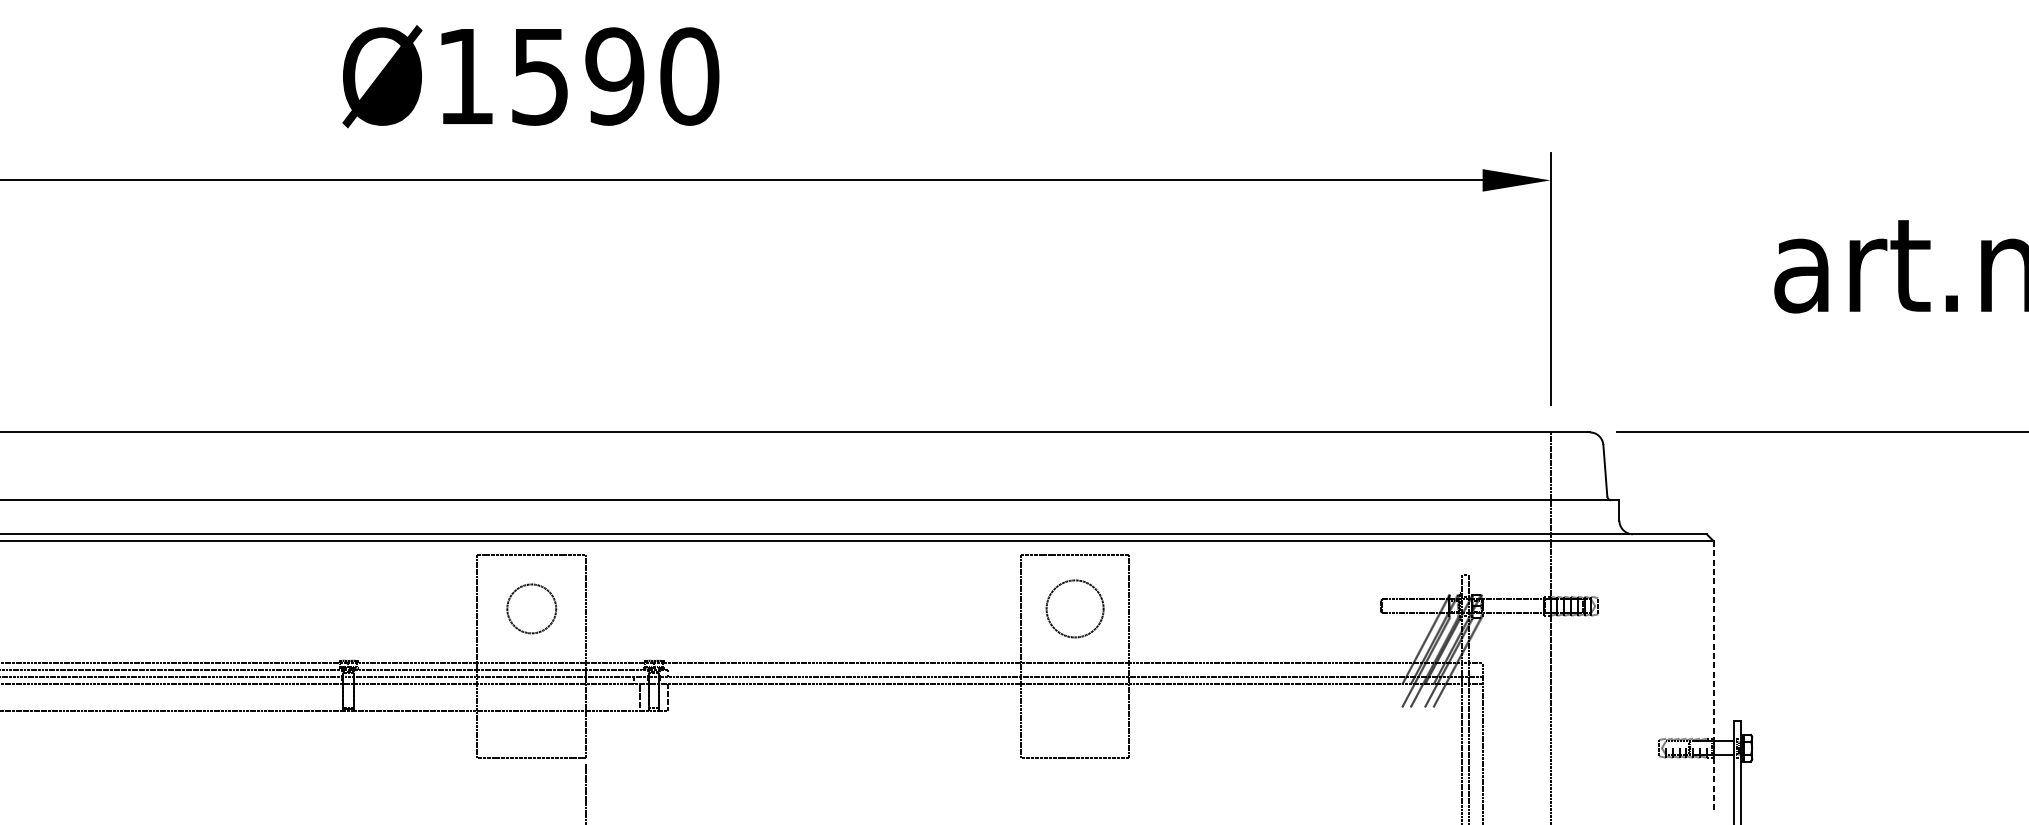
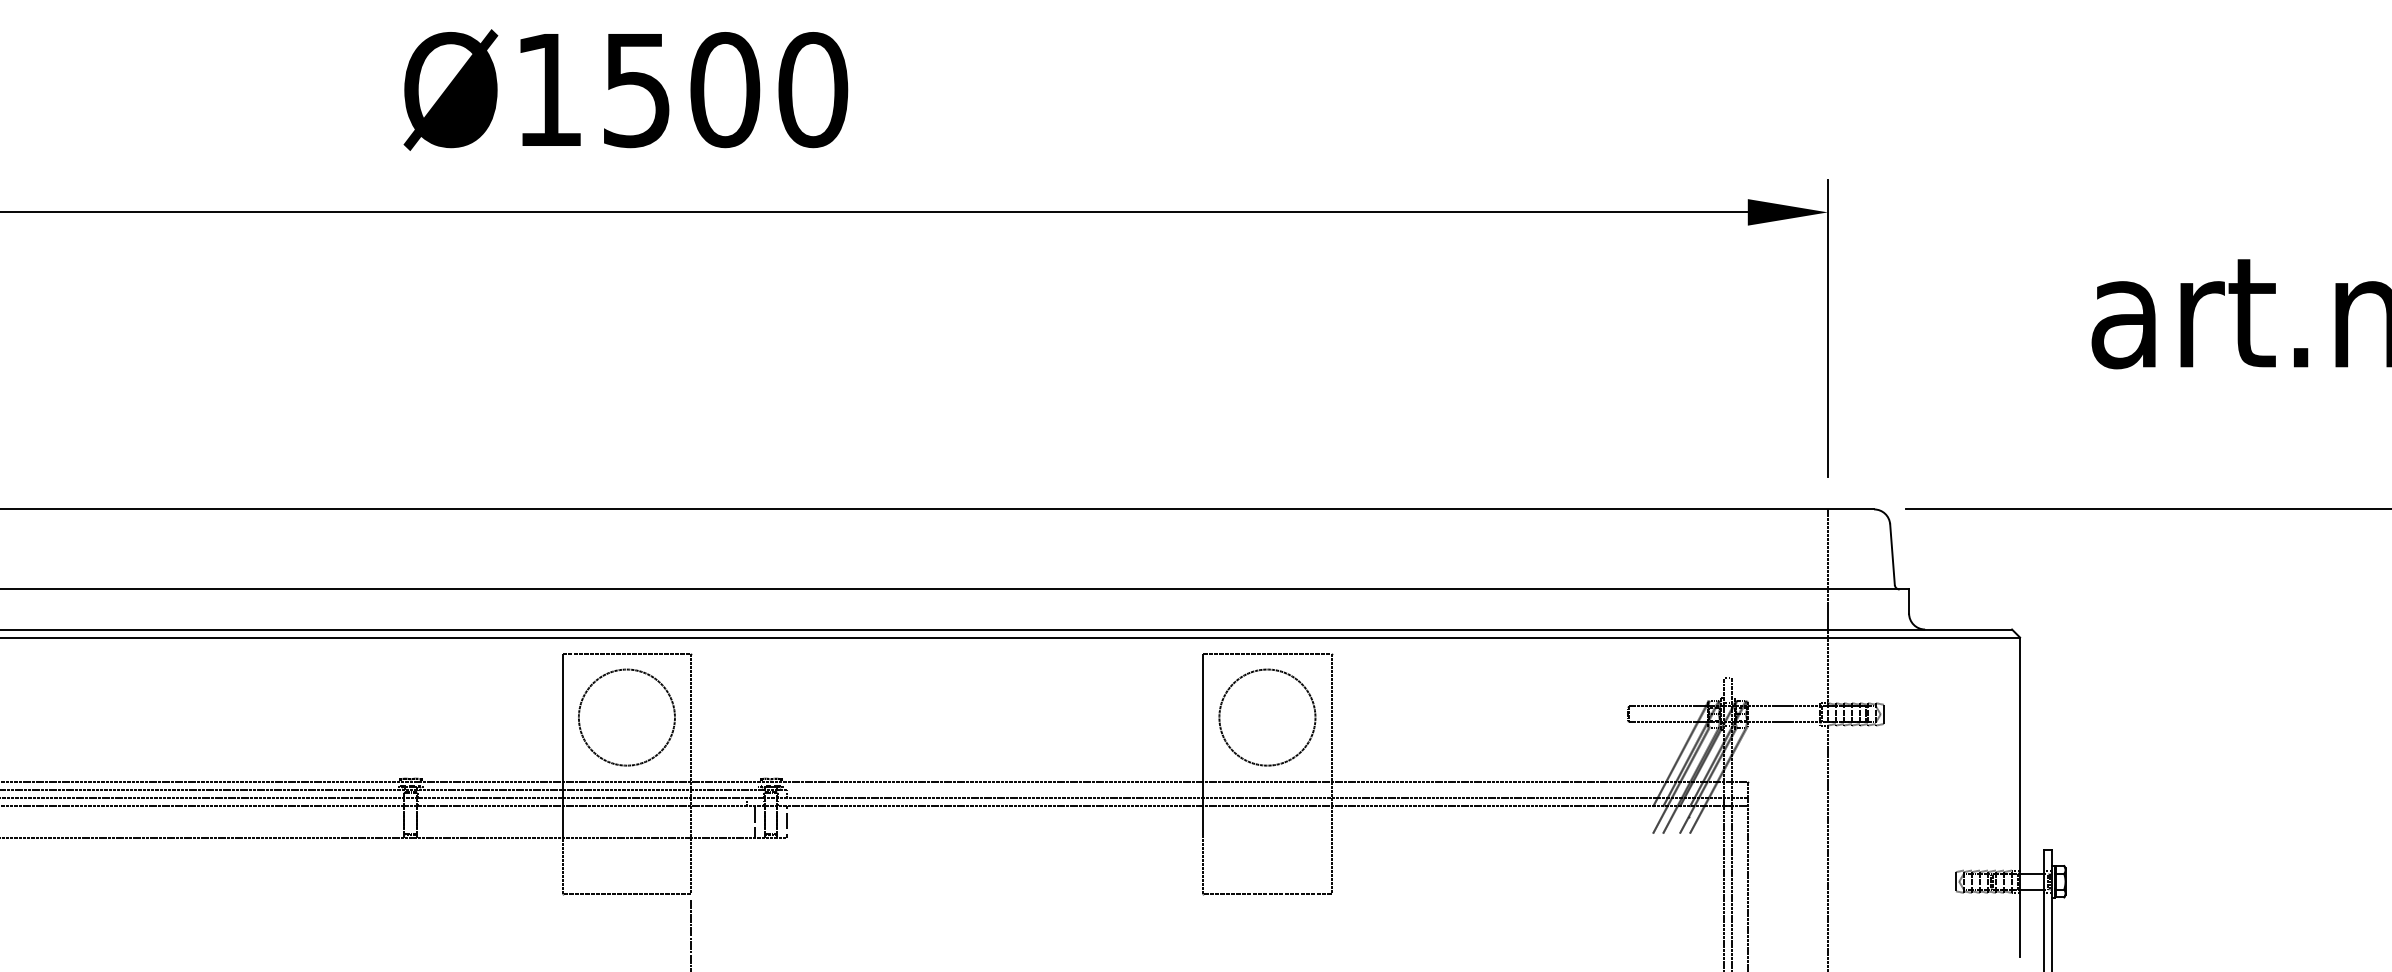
text: (615, 76) -> (725, 90), Ø1590 -> Ø1500
circle: (531, 608) -> (626, 717), size x1.67
circle: (1075, 608) -> (1267, 717), size x1.43
line: (1713, 640) -> (2020, 754), dashed -> solid
line: (1713, 785) -> (2020, 925), dashed -> solid

